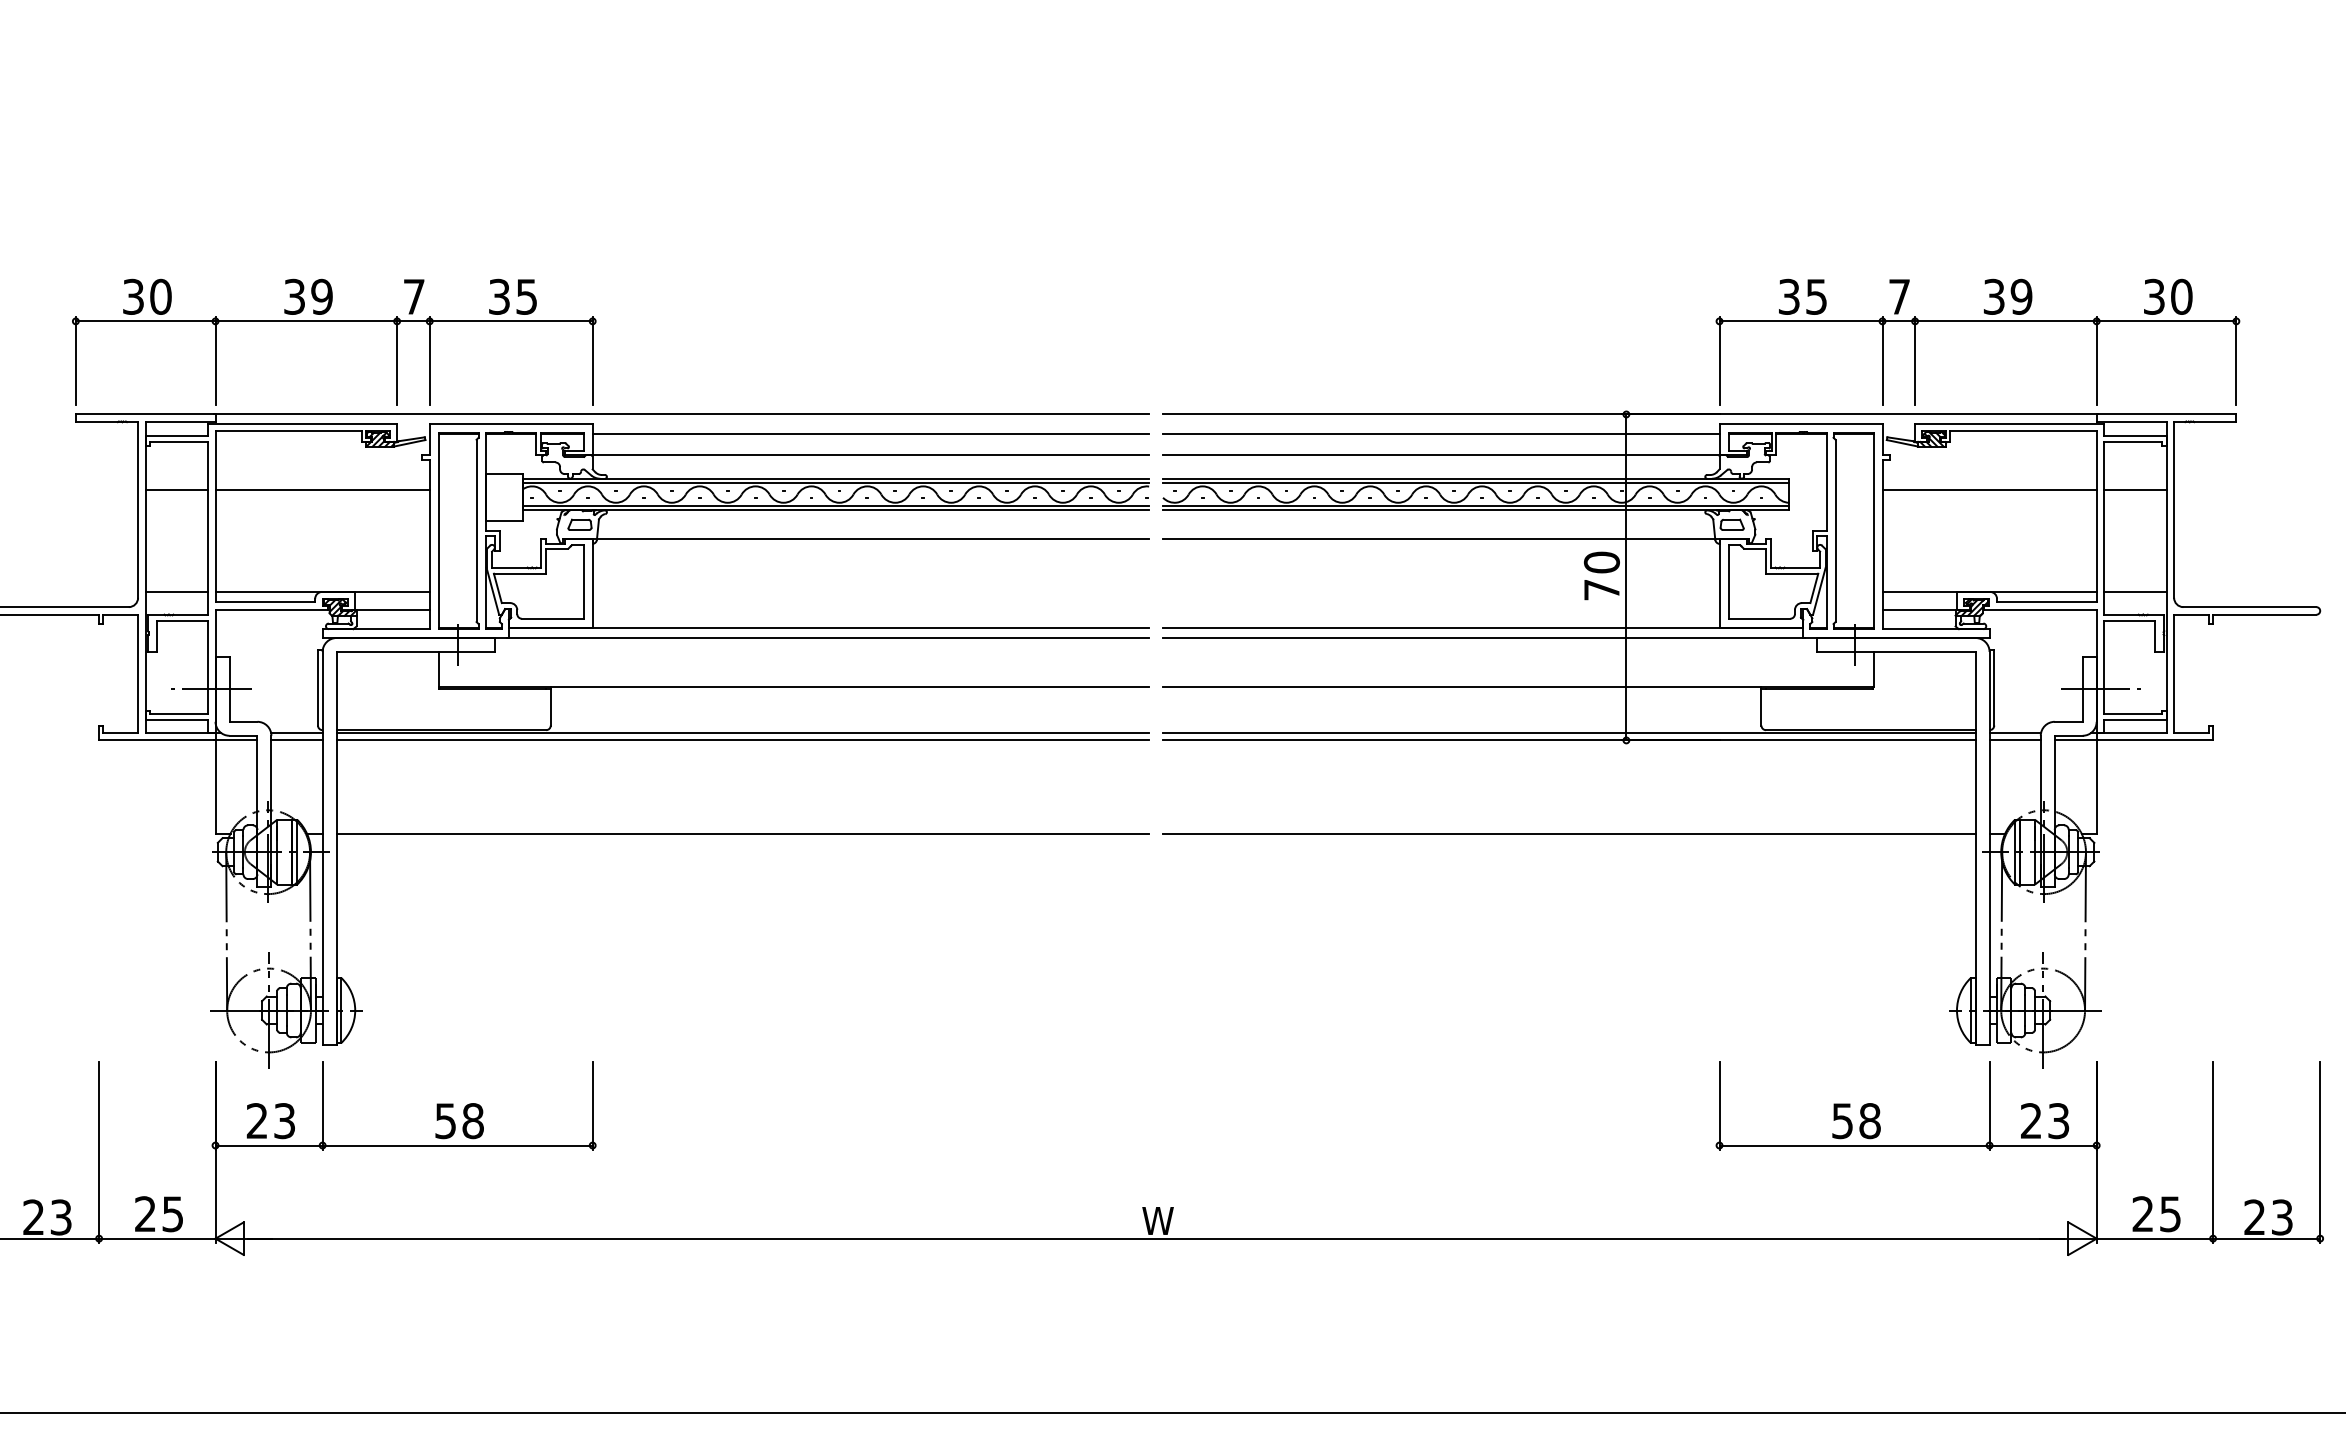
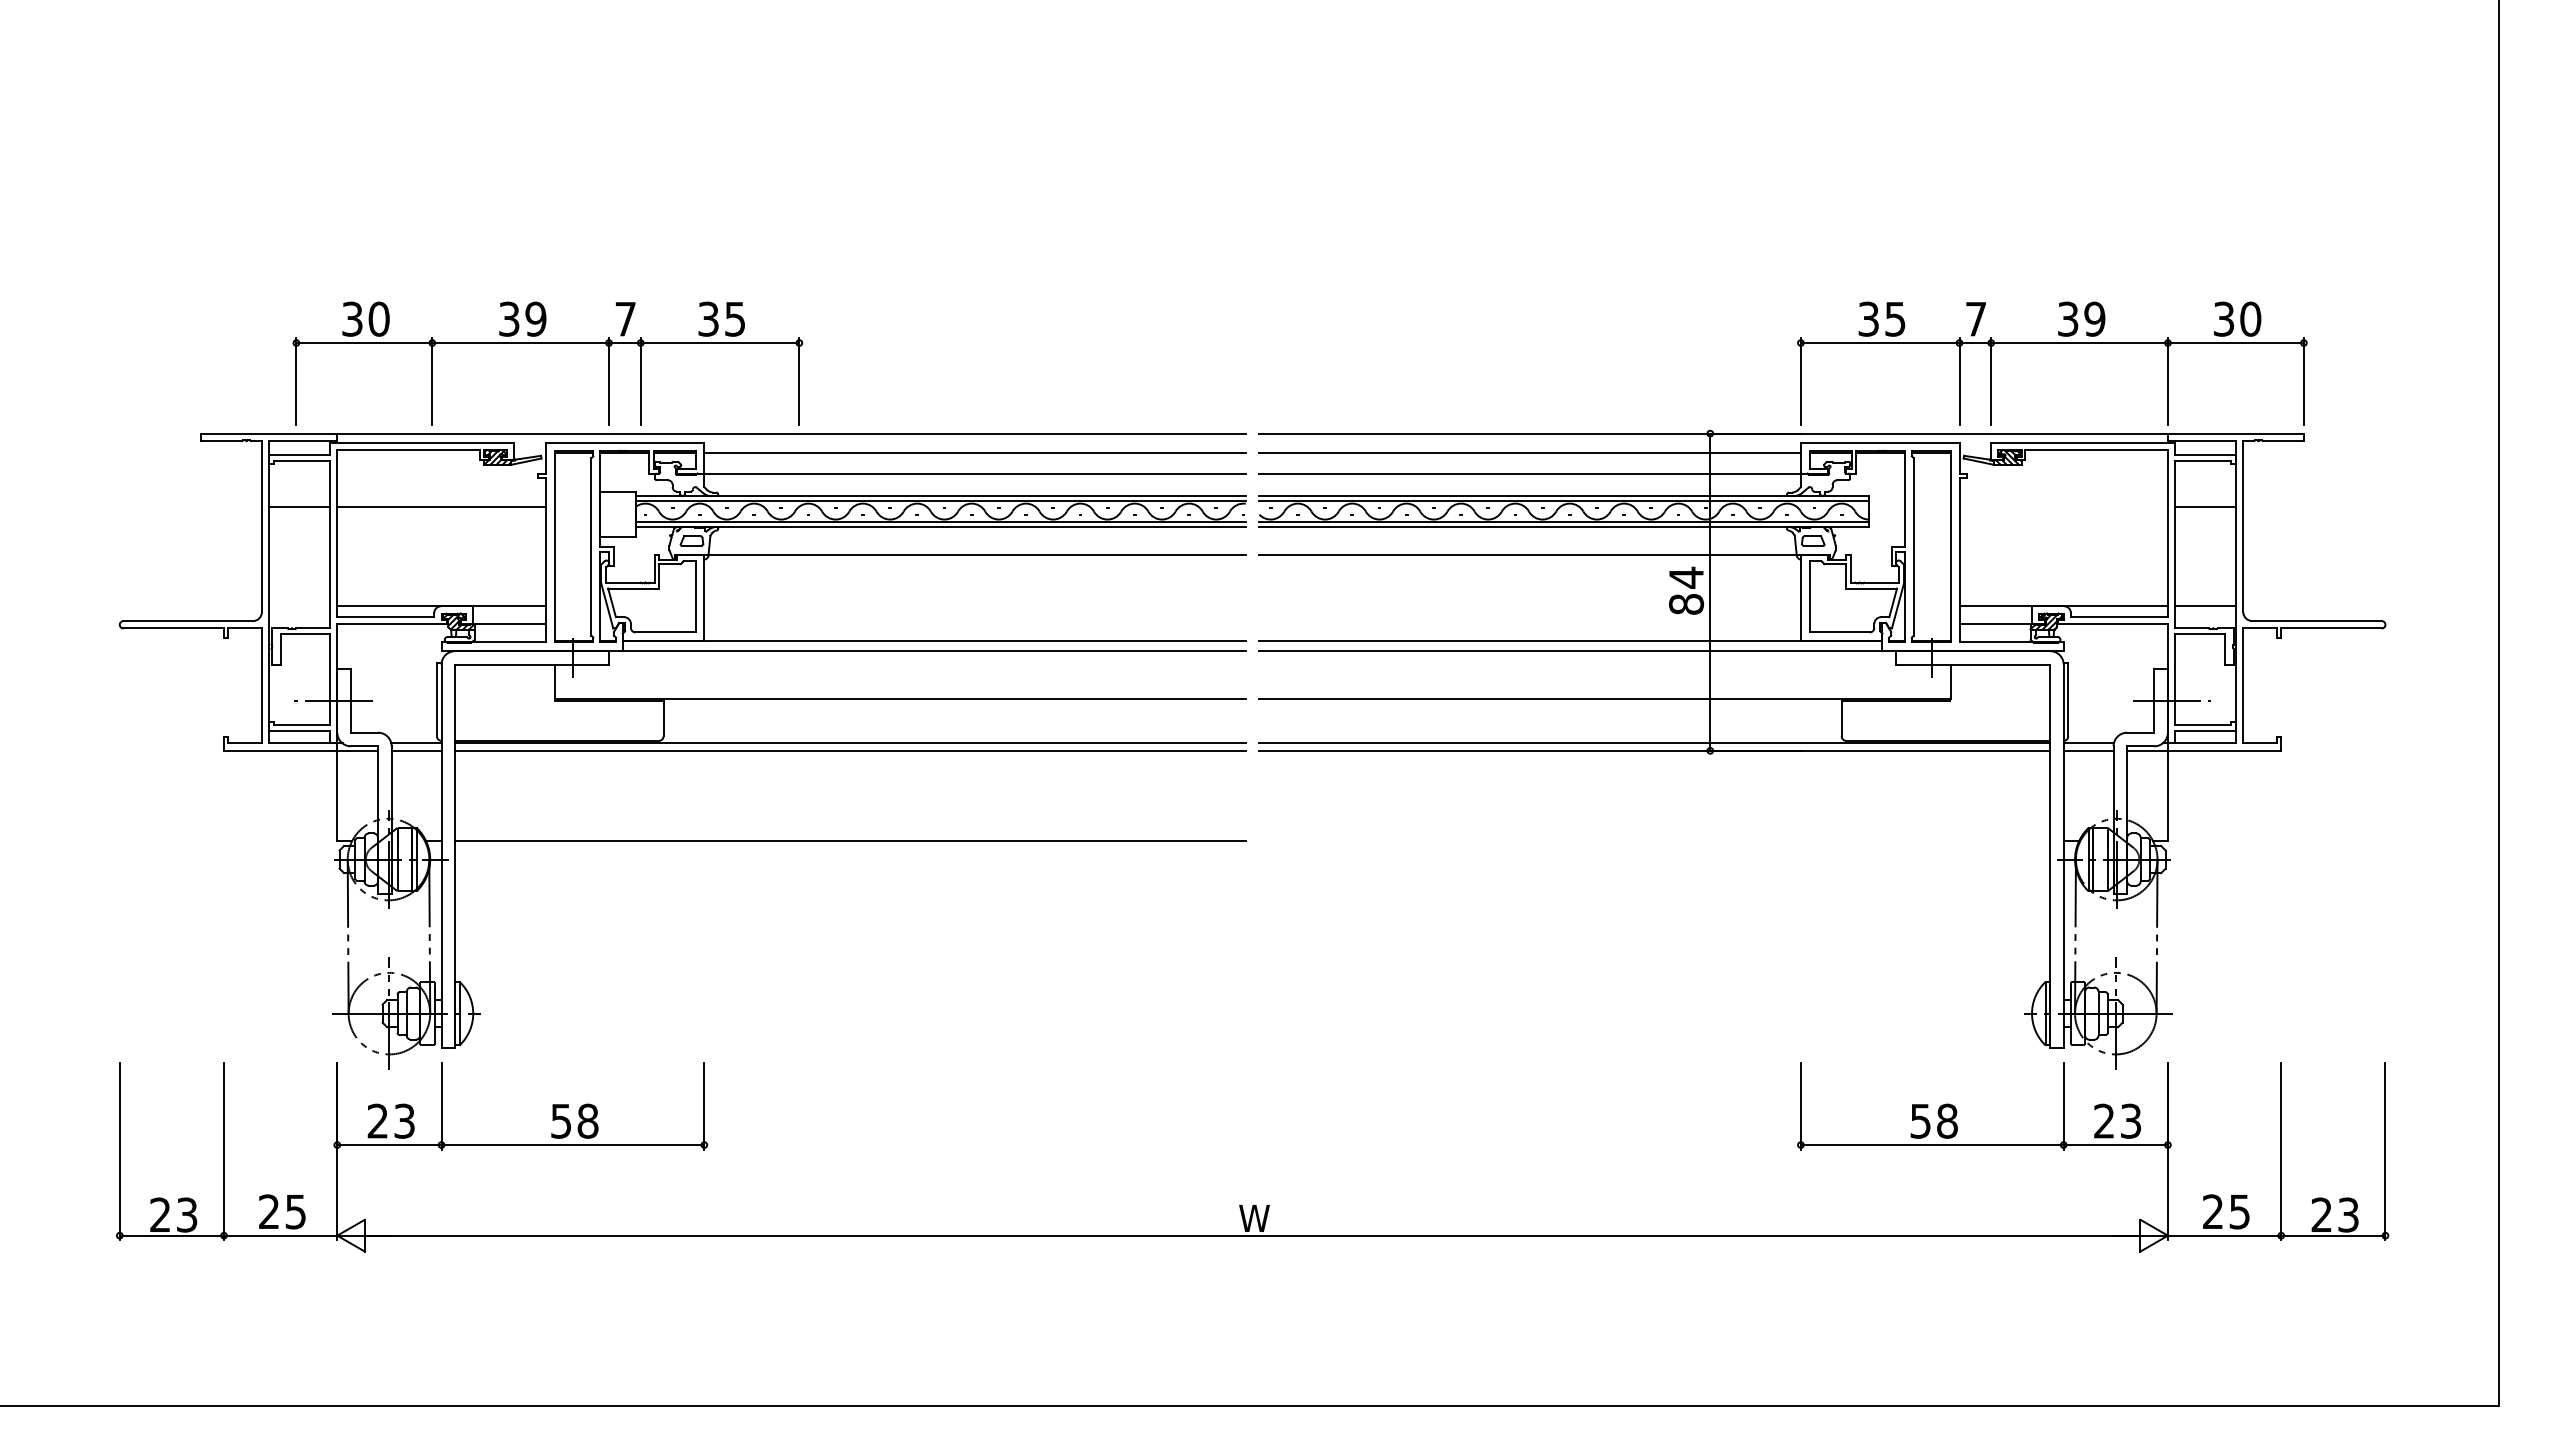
part: (333, 321) -> (547, 343), moved
line: (1989, 490) -> (2063, 507), removed
text: (1601, 575) -> (1686, 590), 70 -> 84
line: (176, 592) -> (299, 606), removed
line: (1569, 833) -> (1654, 841), removed

